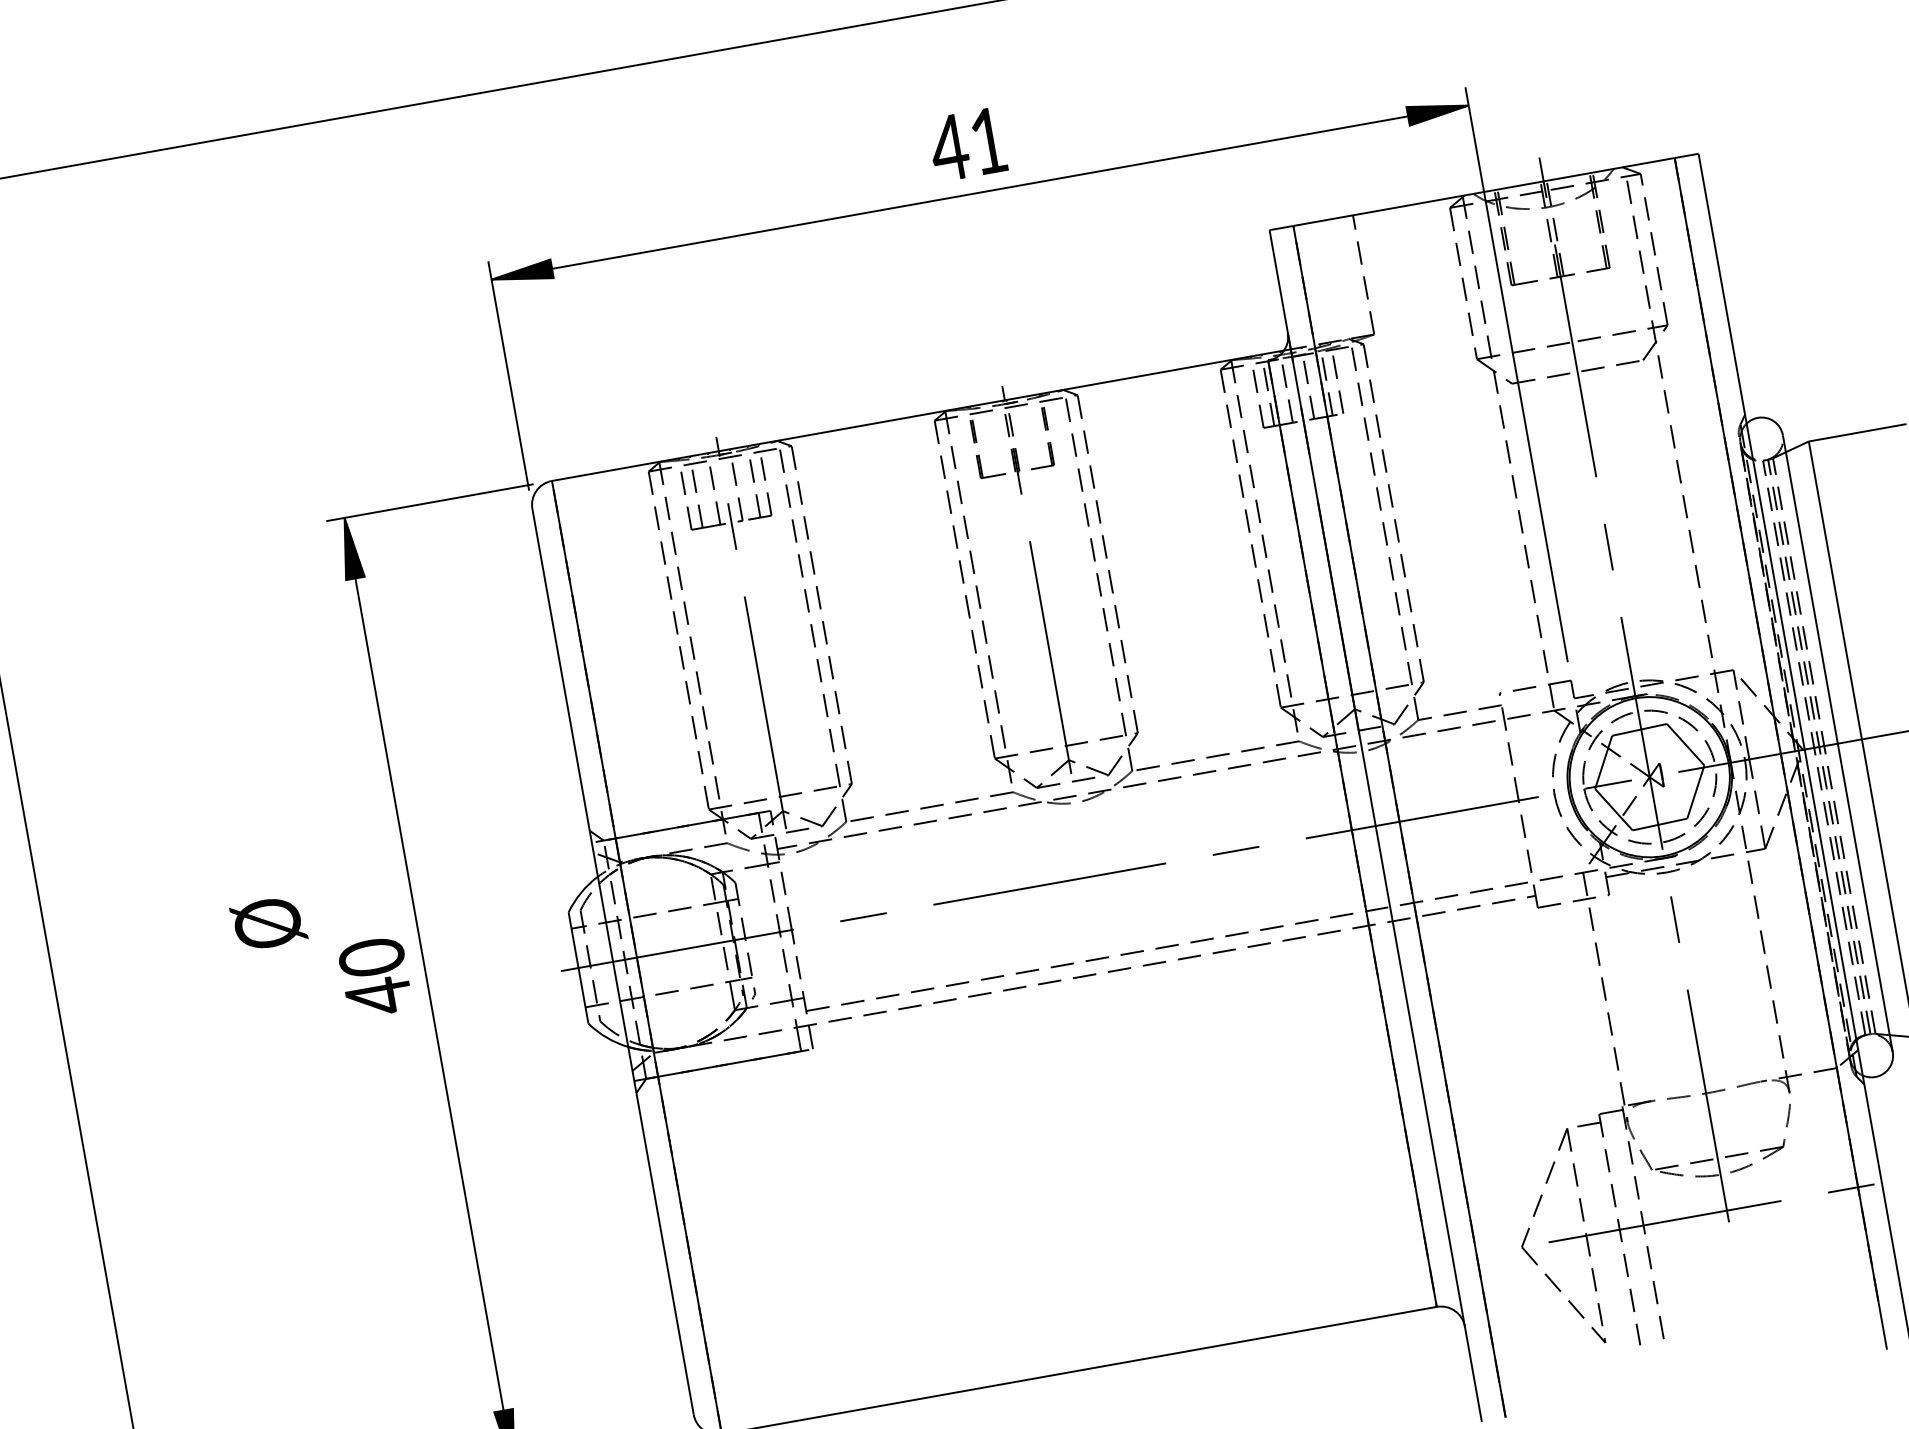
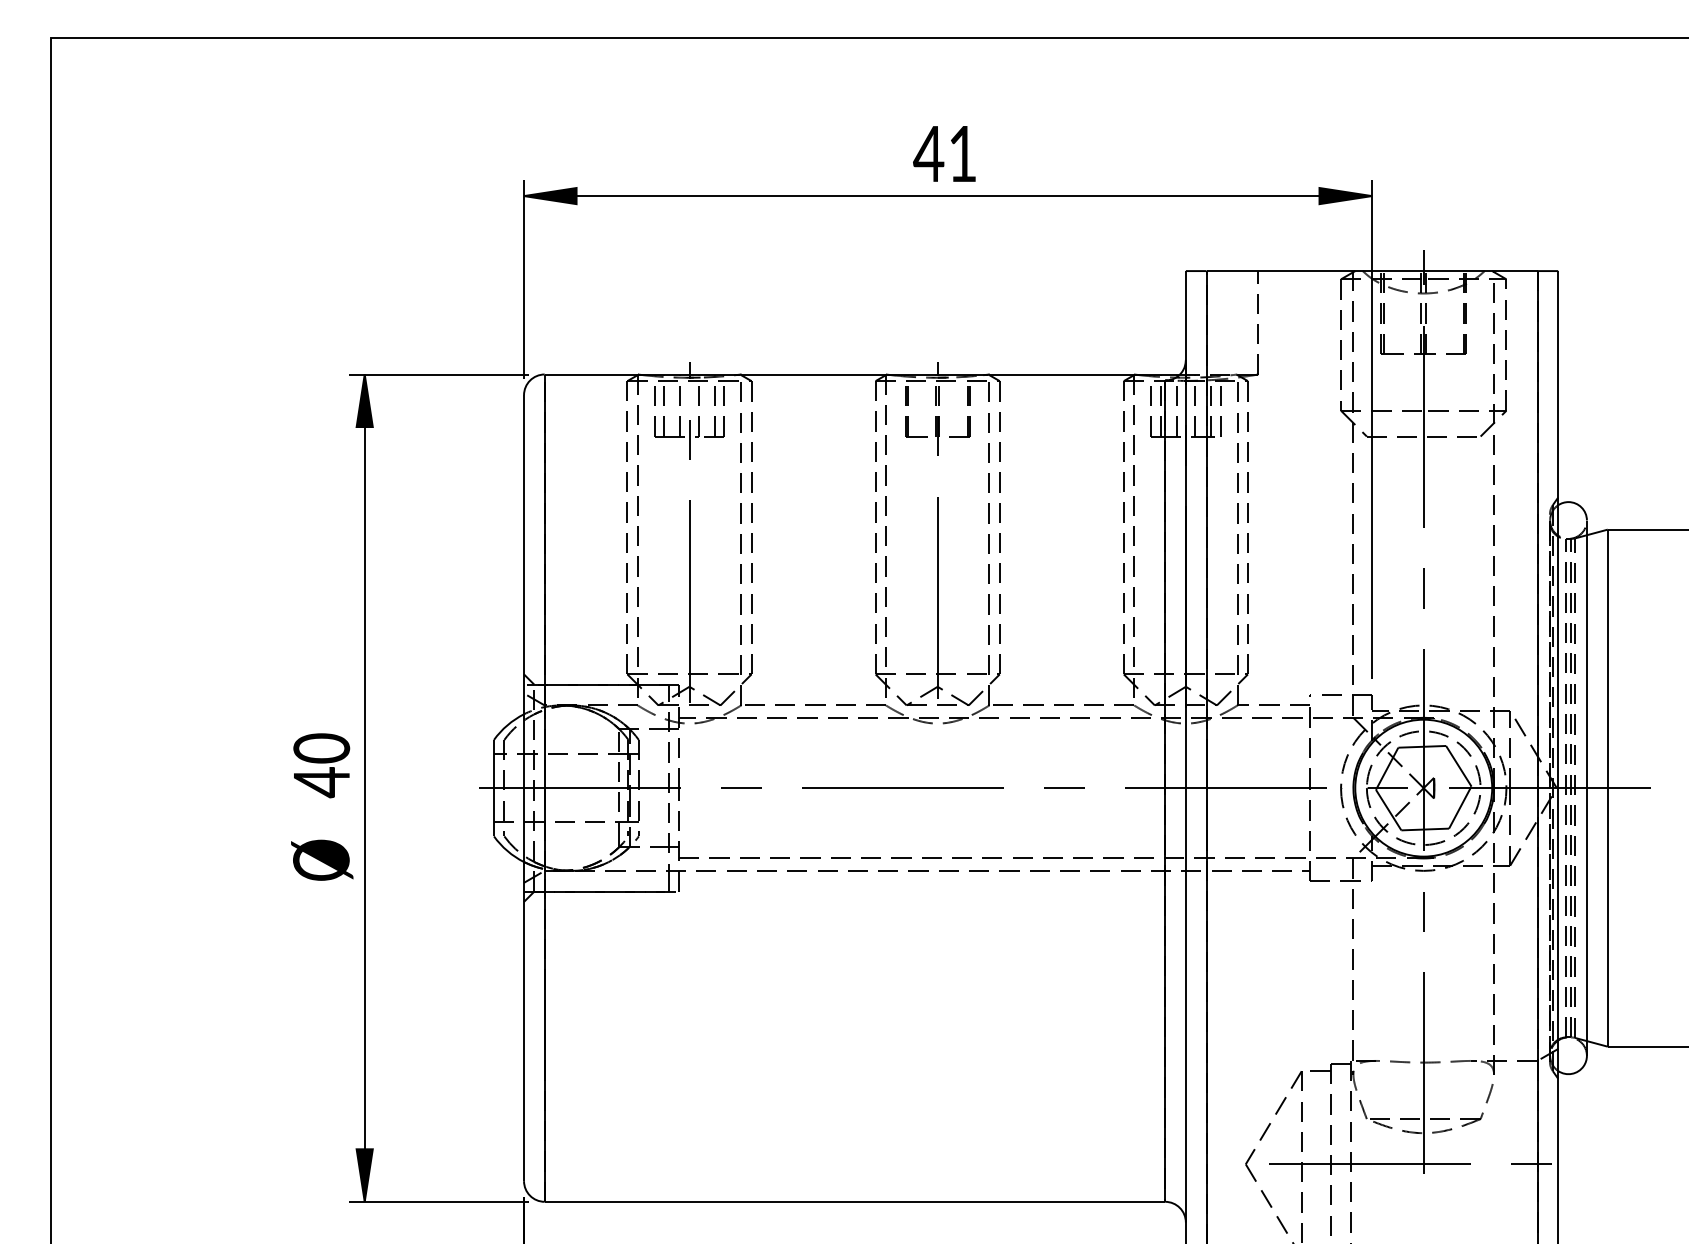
text: (268, 922) -> (322, 859), moved

